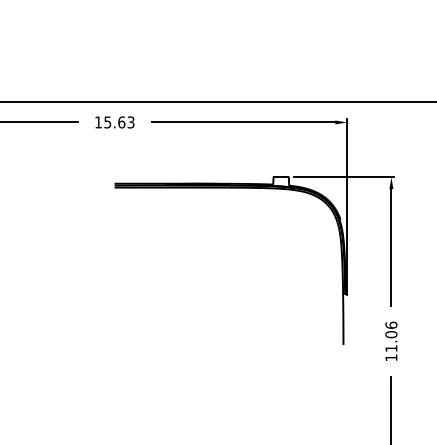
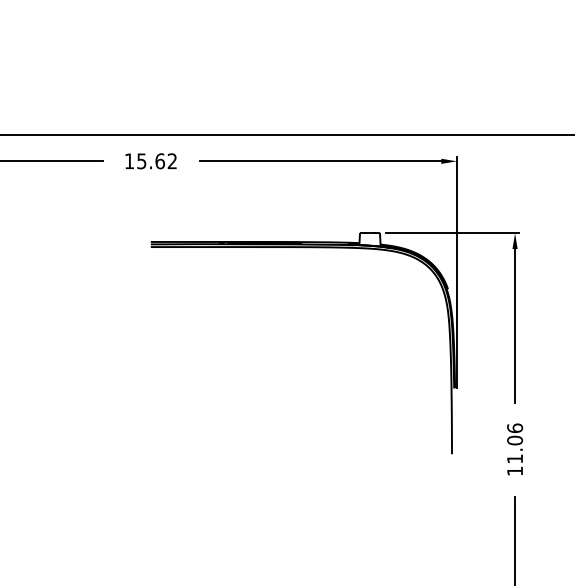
text: (130, 122) -> (171, 161), 15.63 -> 15.62

